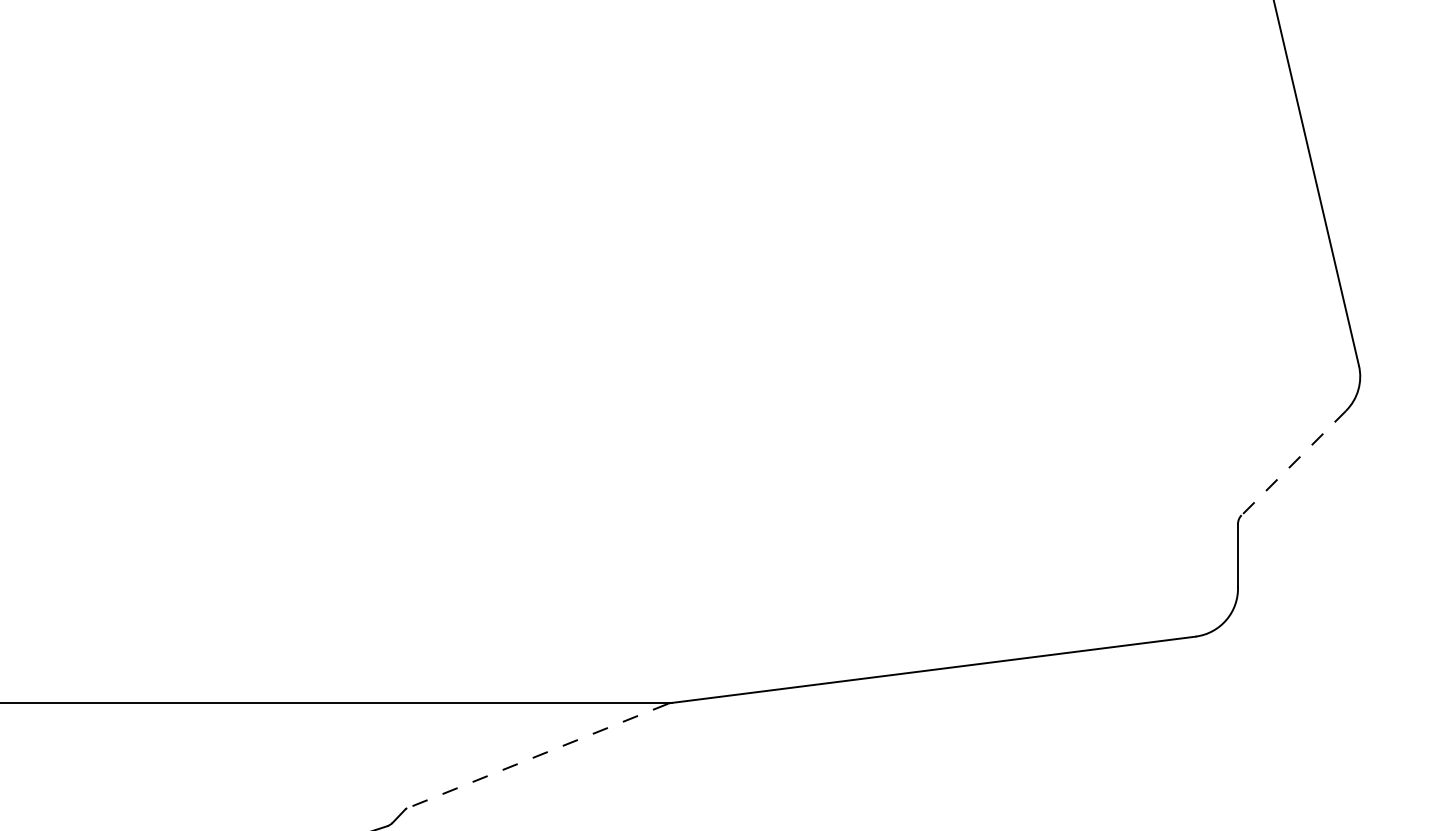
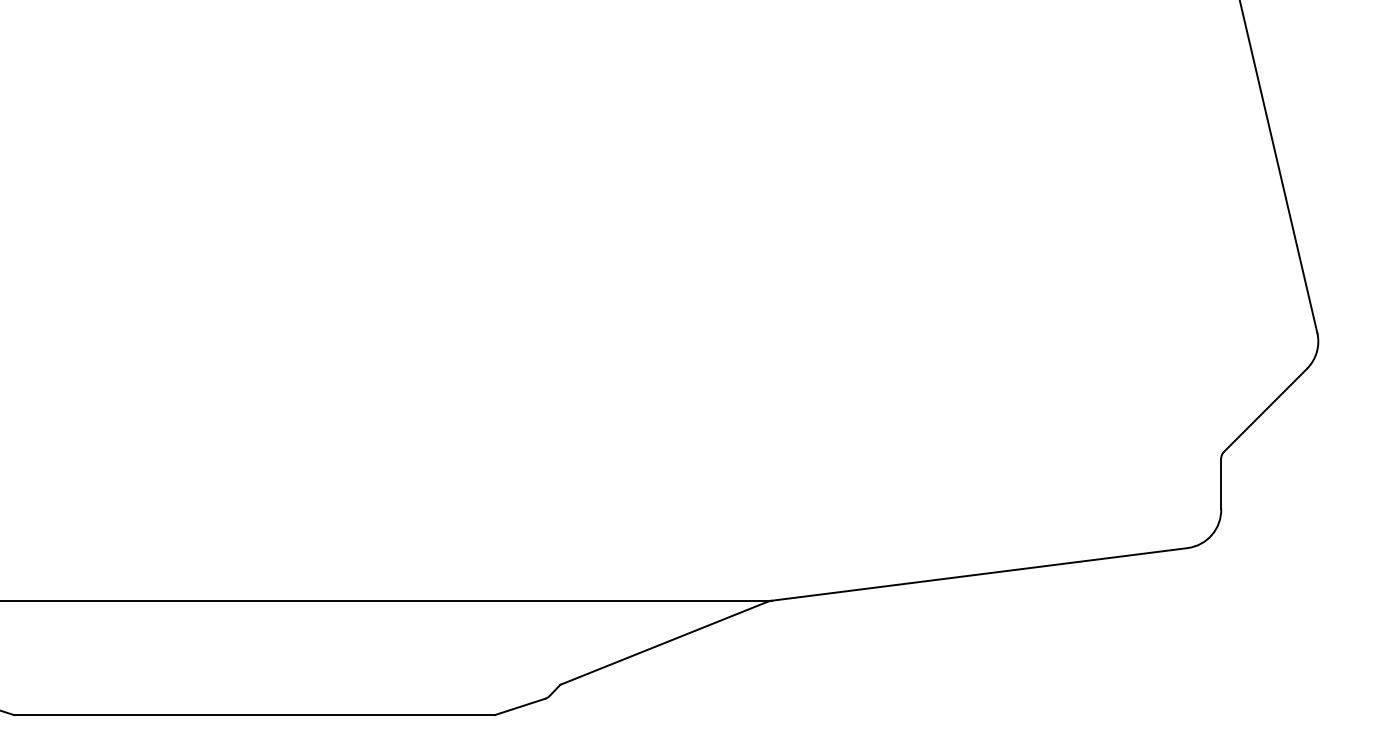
line: (1293, 463) -> (1265, 410), dashed -> solid
line: (537, 755) -> (664, 642), dashed -> solid

